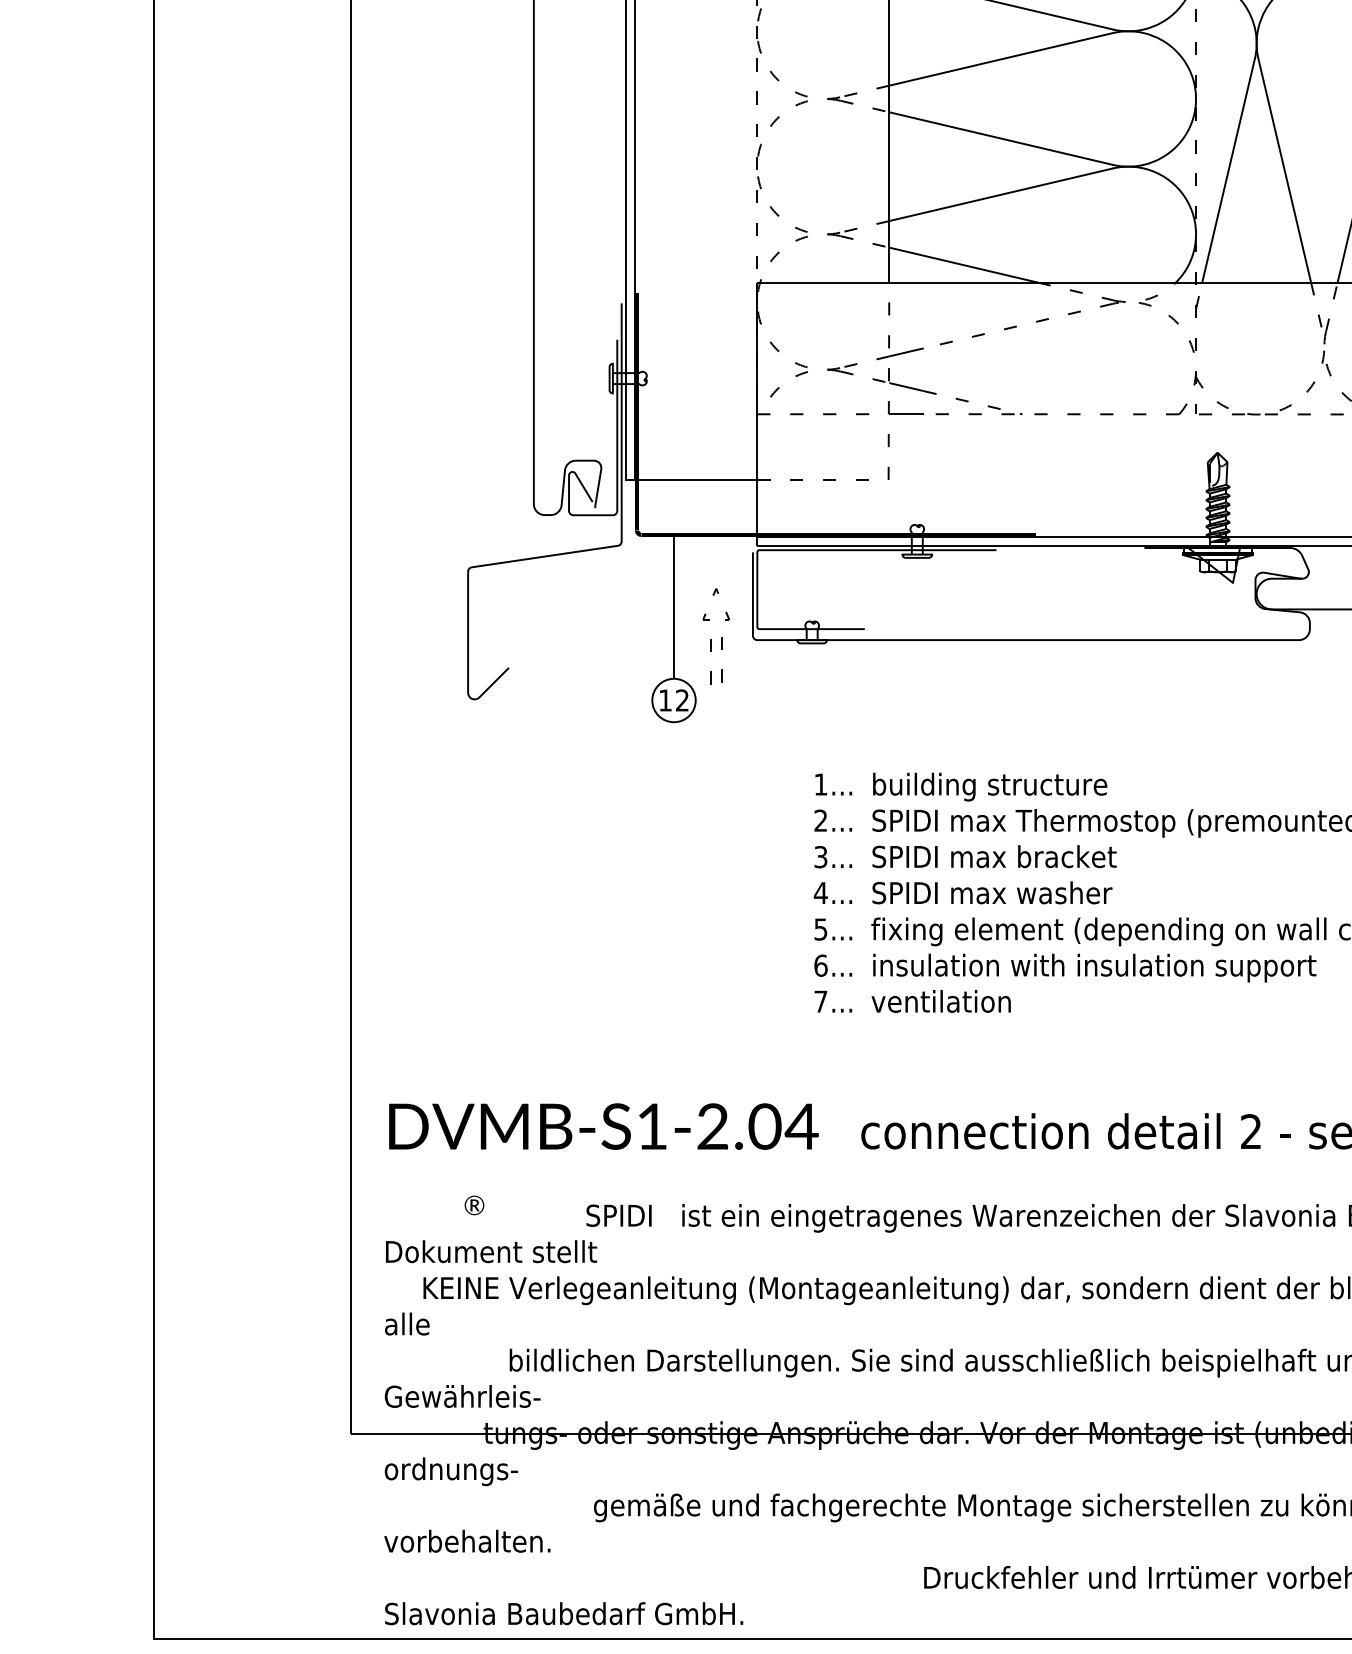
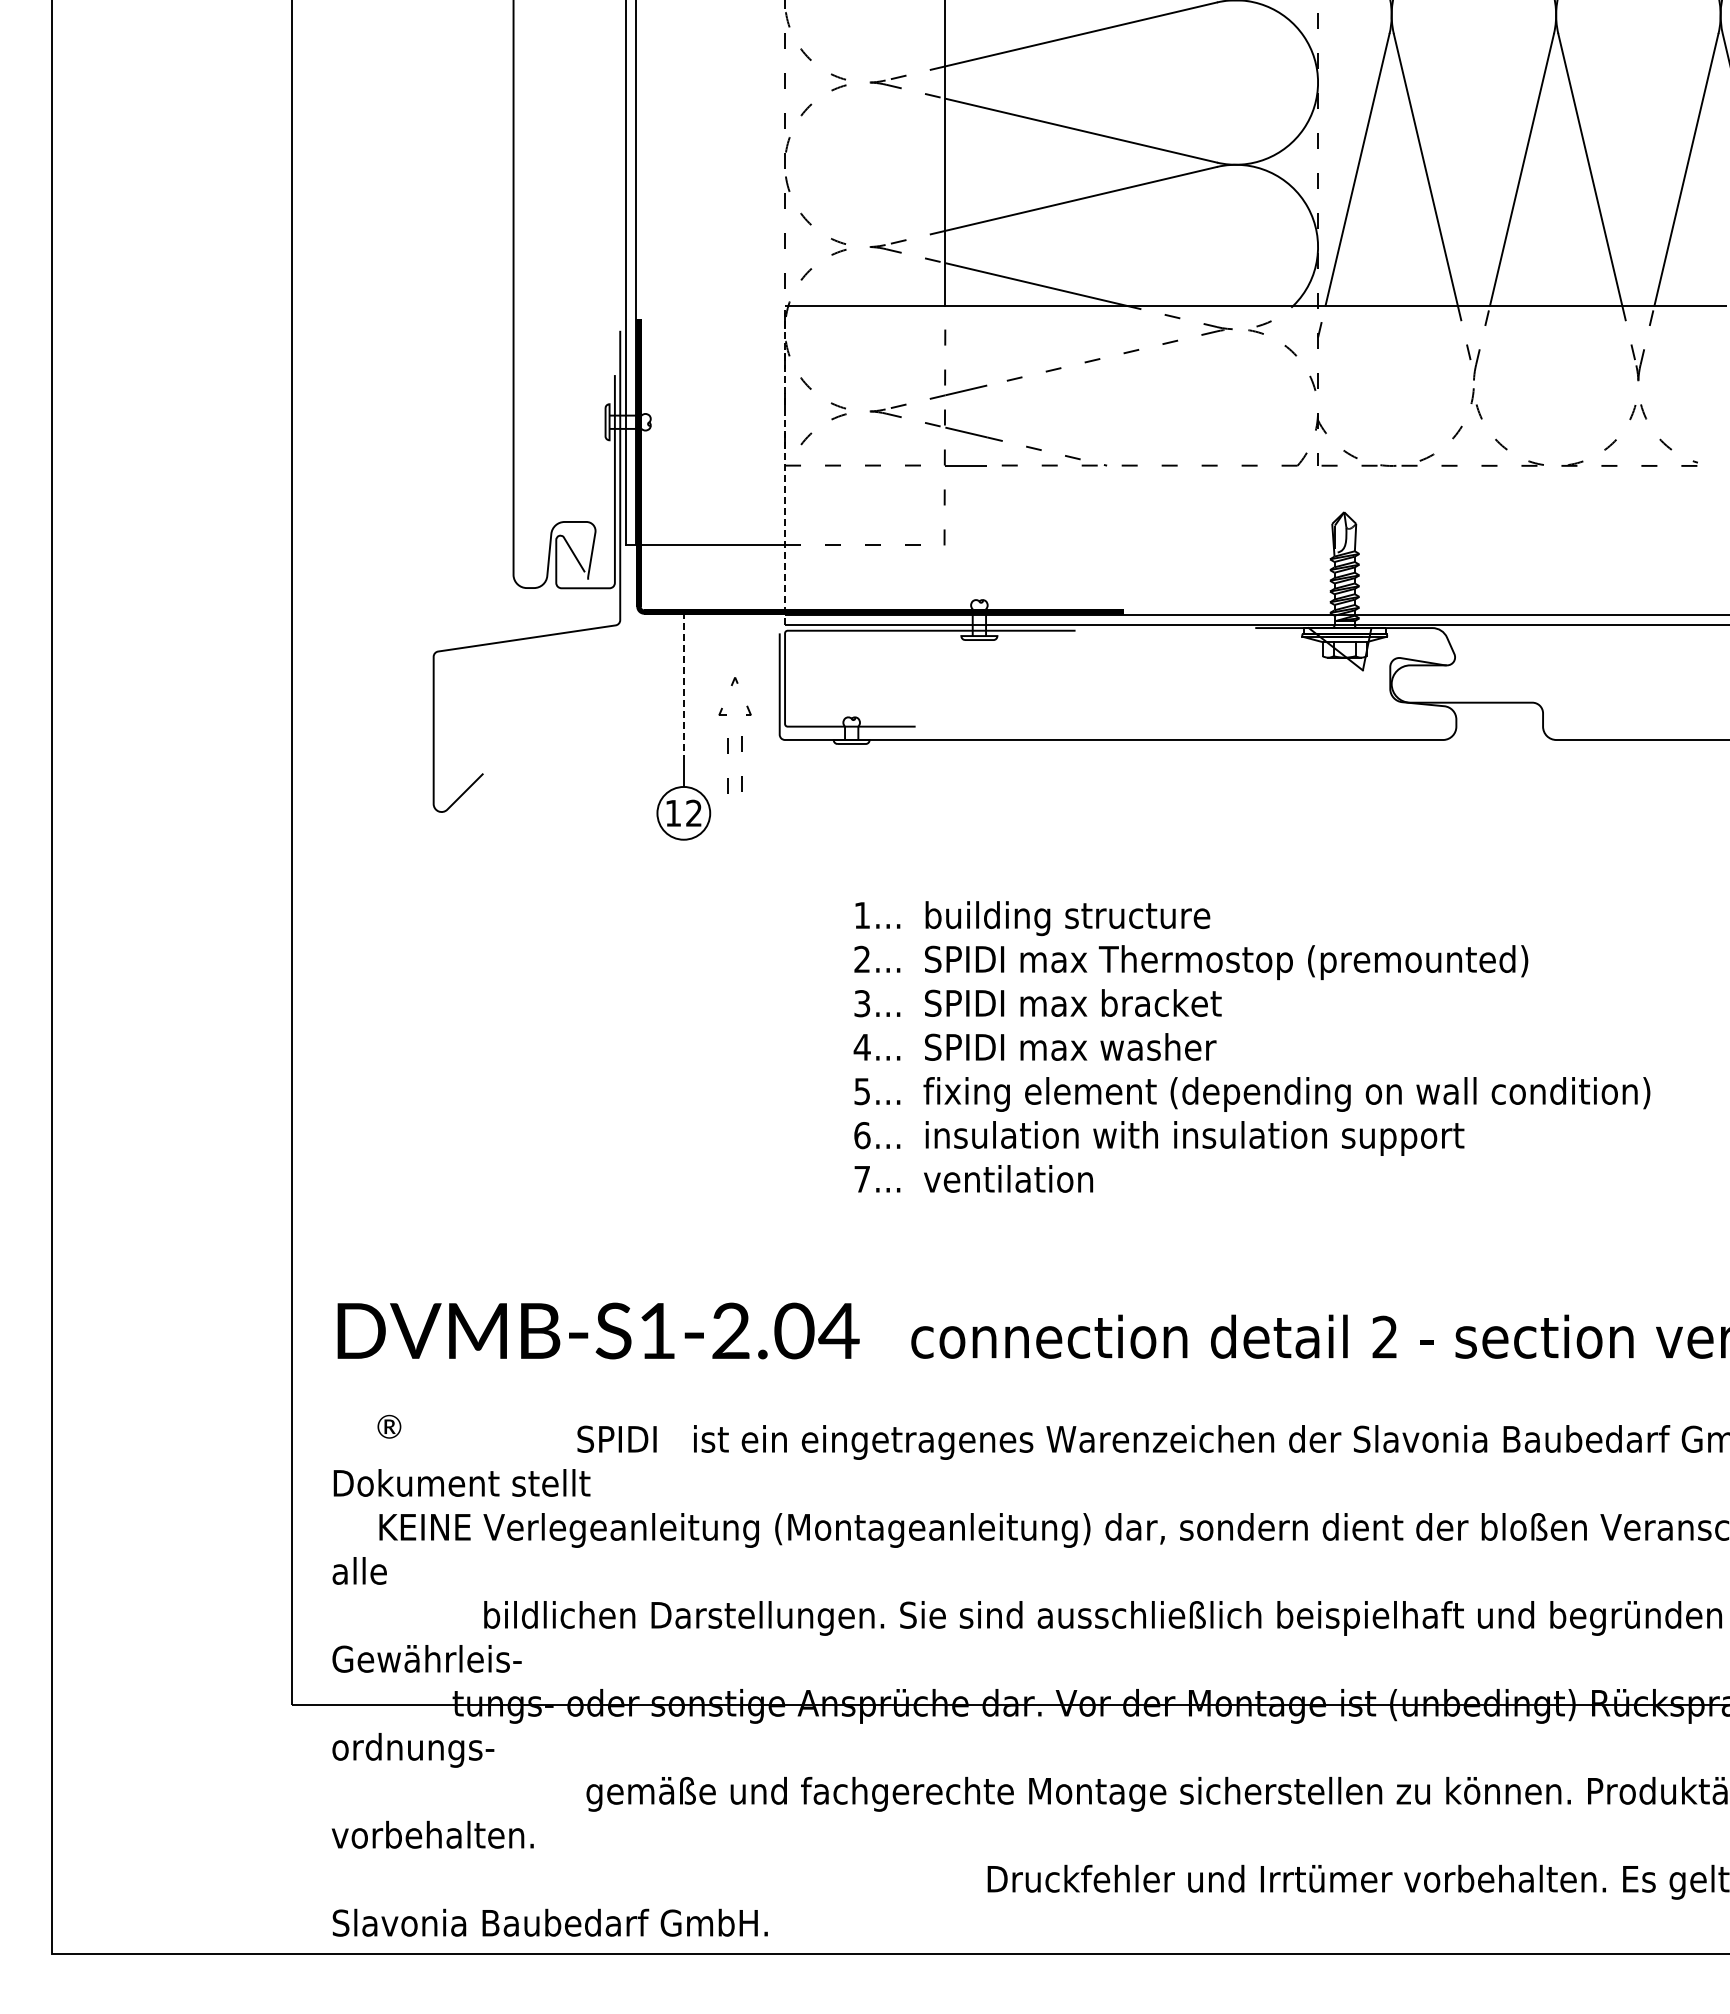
line: (757, 414) -> (785, 465), solid -> dashed
line: (673, 594) -> (683, 684), solid -> dashed
text: (474, 1205) -> (389, 1426), moved

